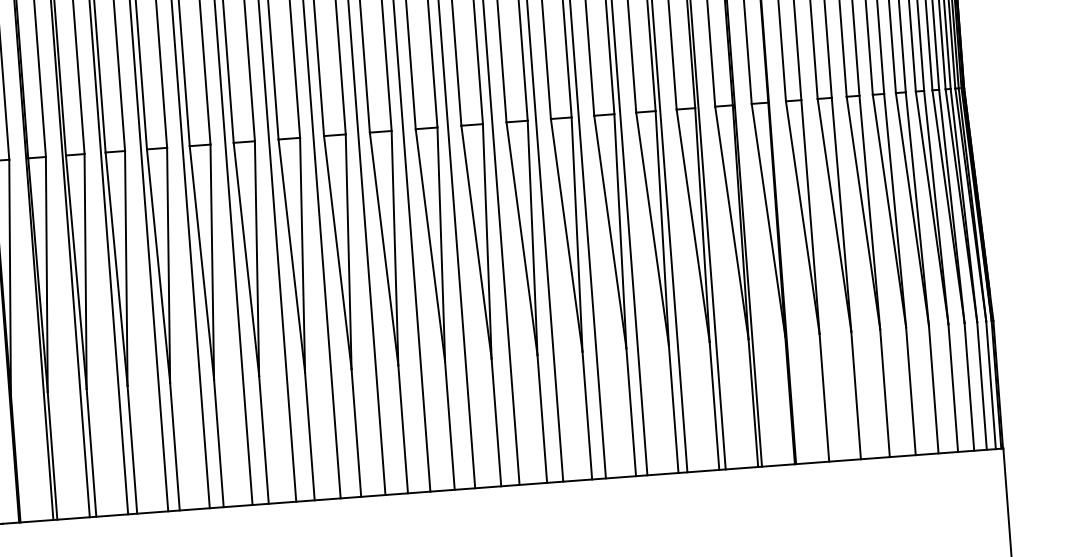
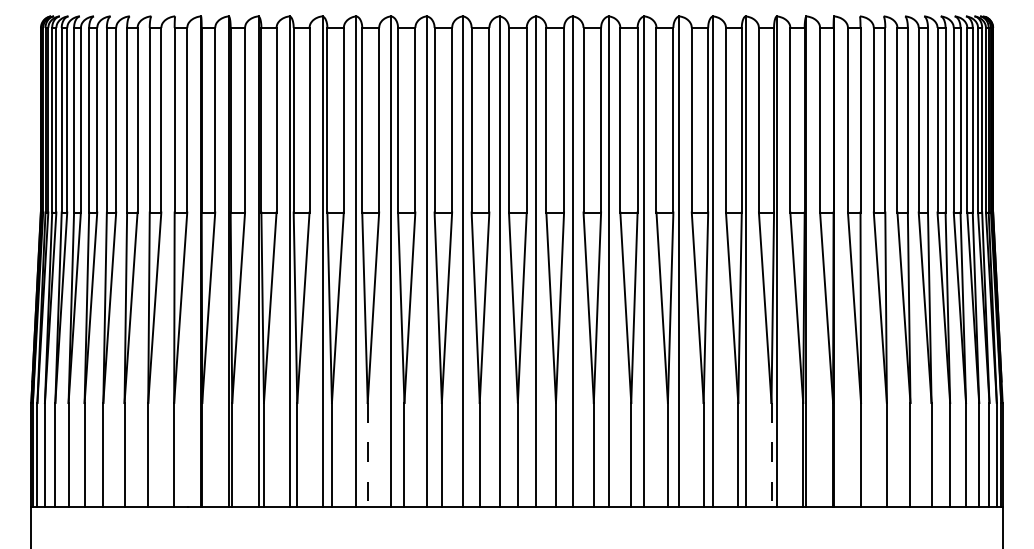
line: (714, 406) -> (771, 455), solid -> dashed
line: (218, 443) -> (367, 455), solid -> dashed

